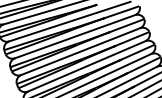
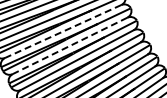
line: (75, 36) -> (63, 31), solid -> dashed
line: (81, 51) -> (70, 45), solid -> dashed

